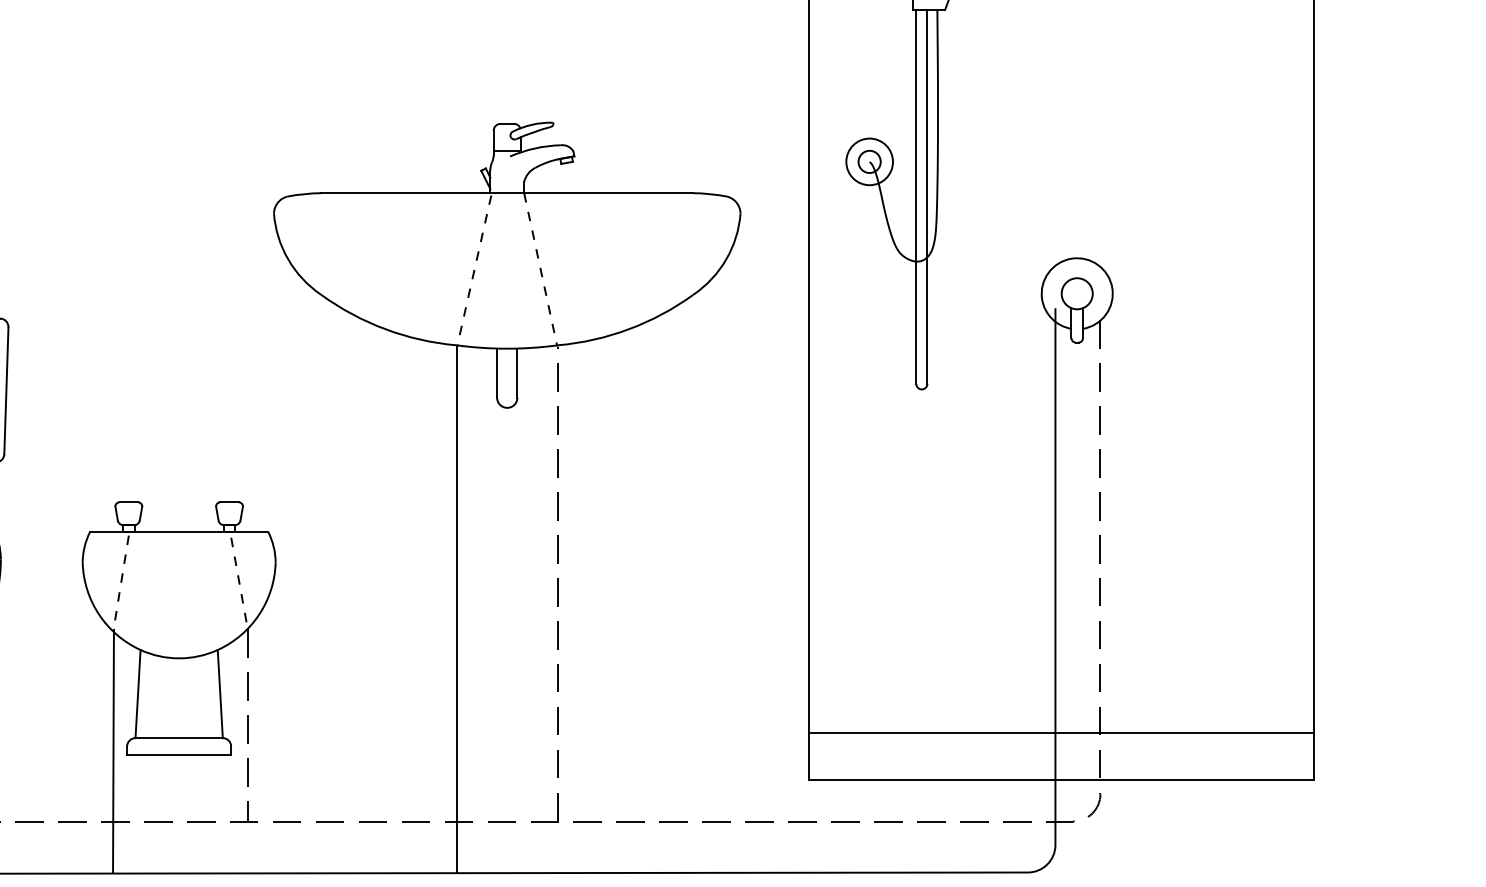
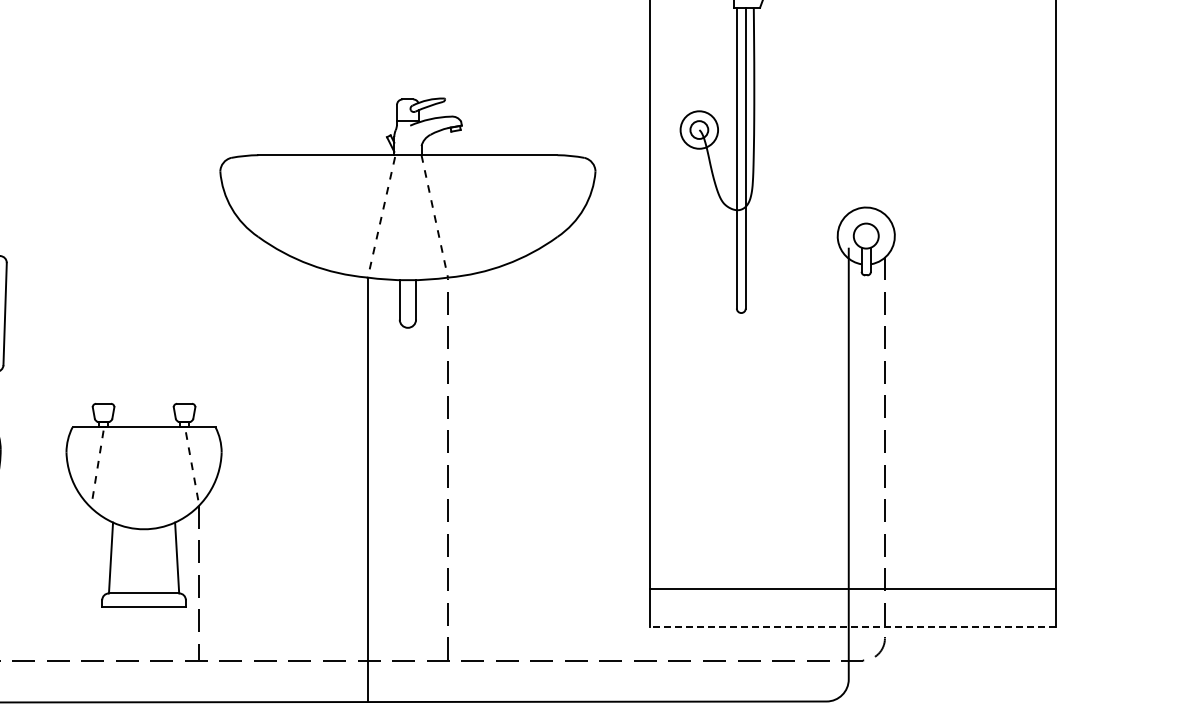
line: (112, 750) -> (90, 603), removed
line: (1060, 779) -> (852, 626), solid -> dashed

